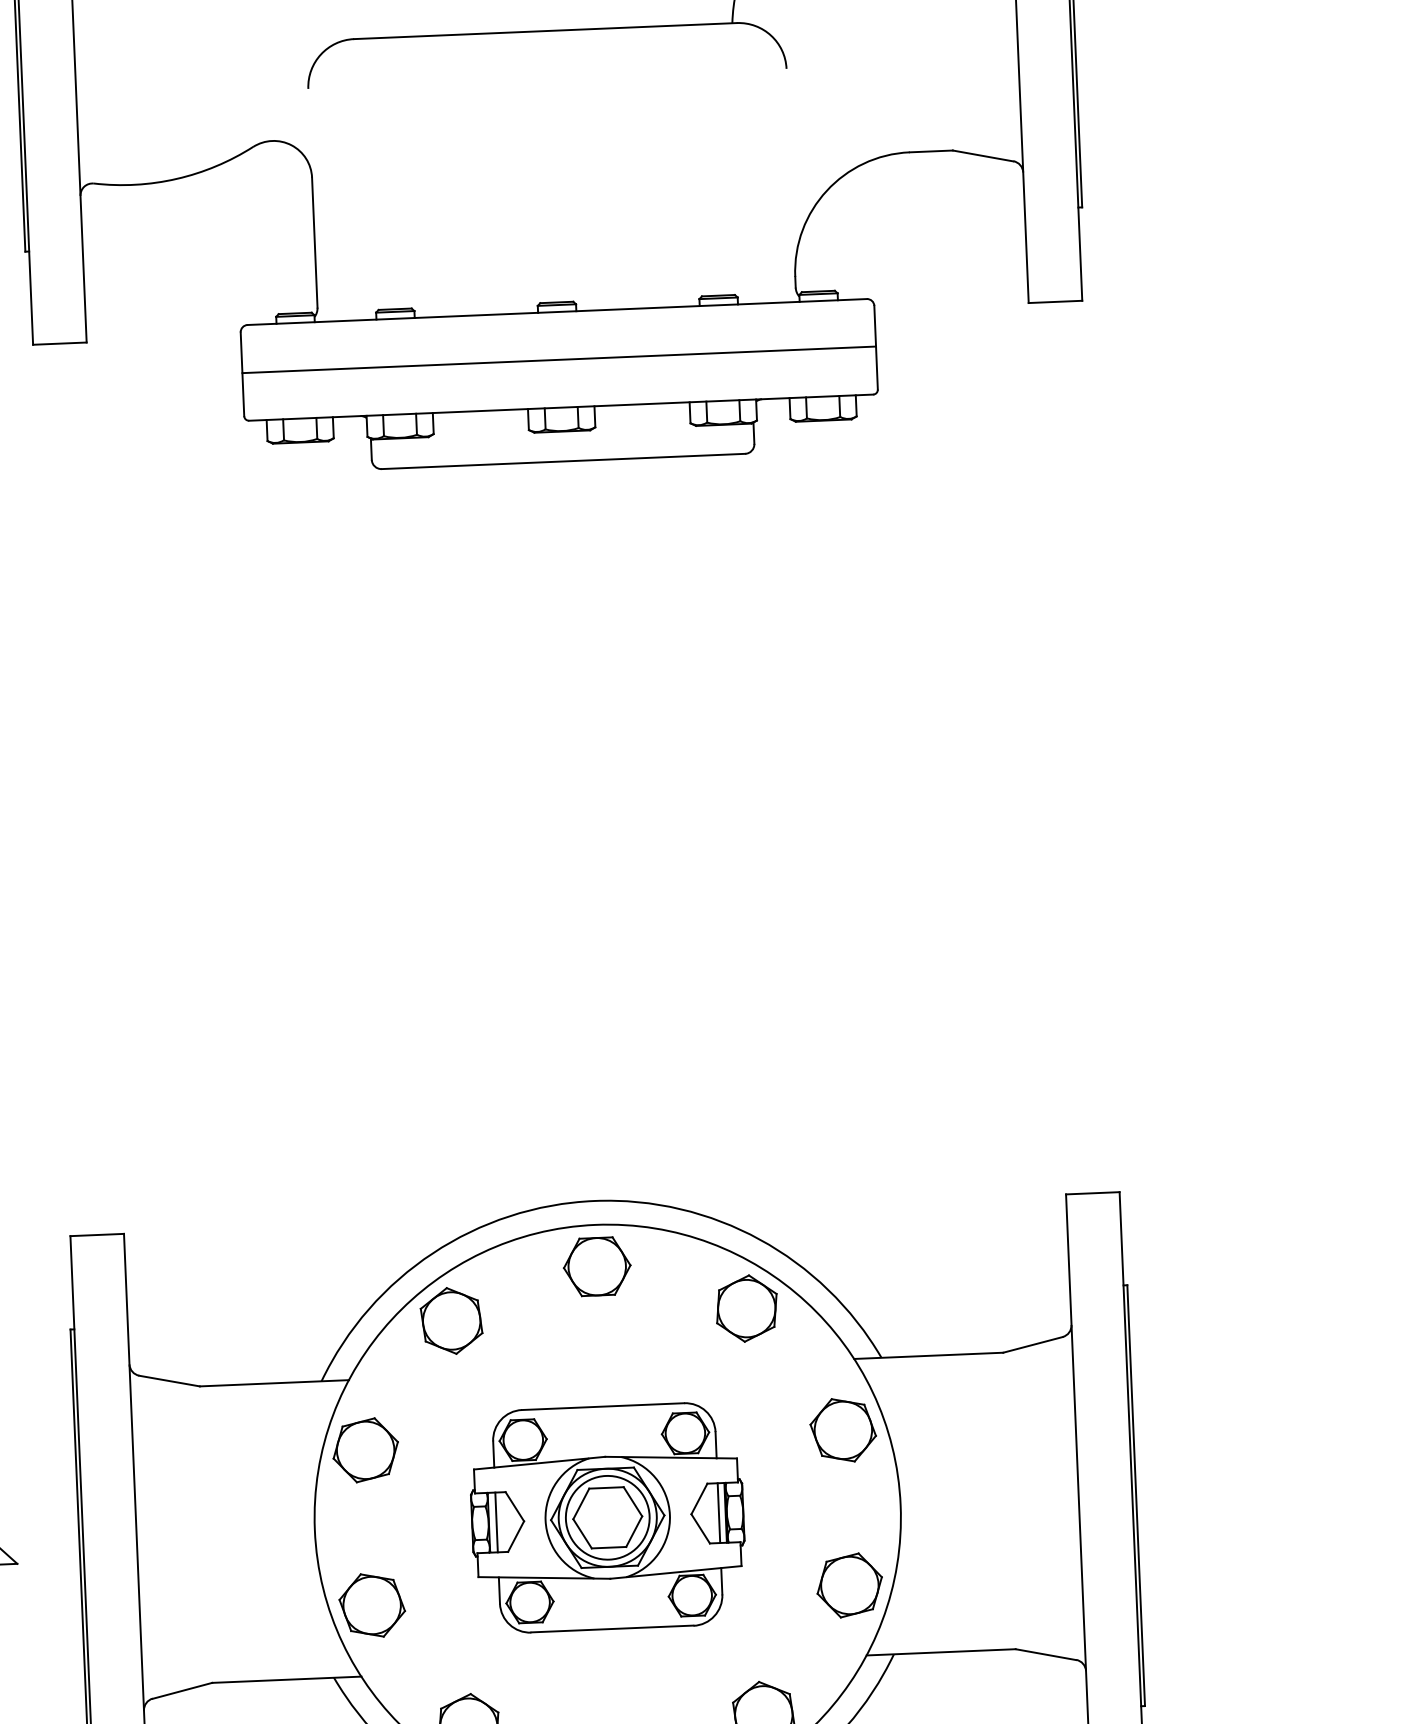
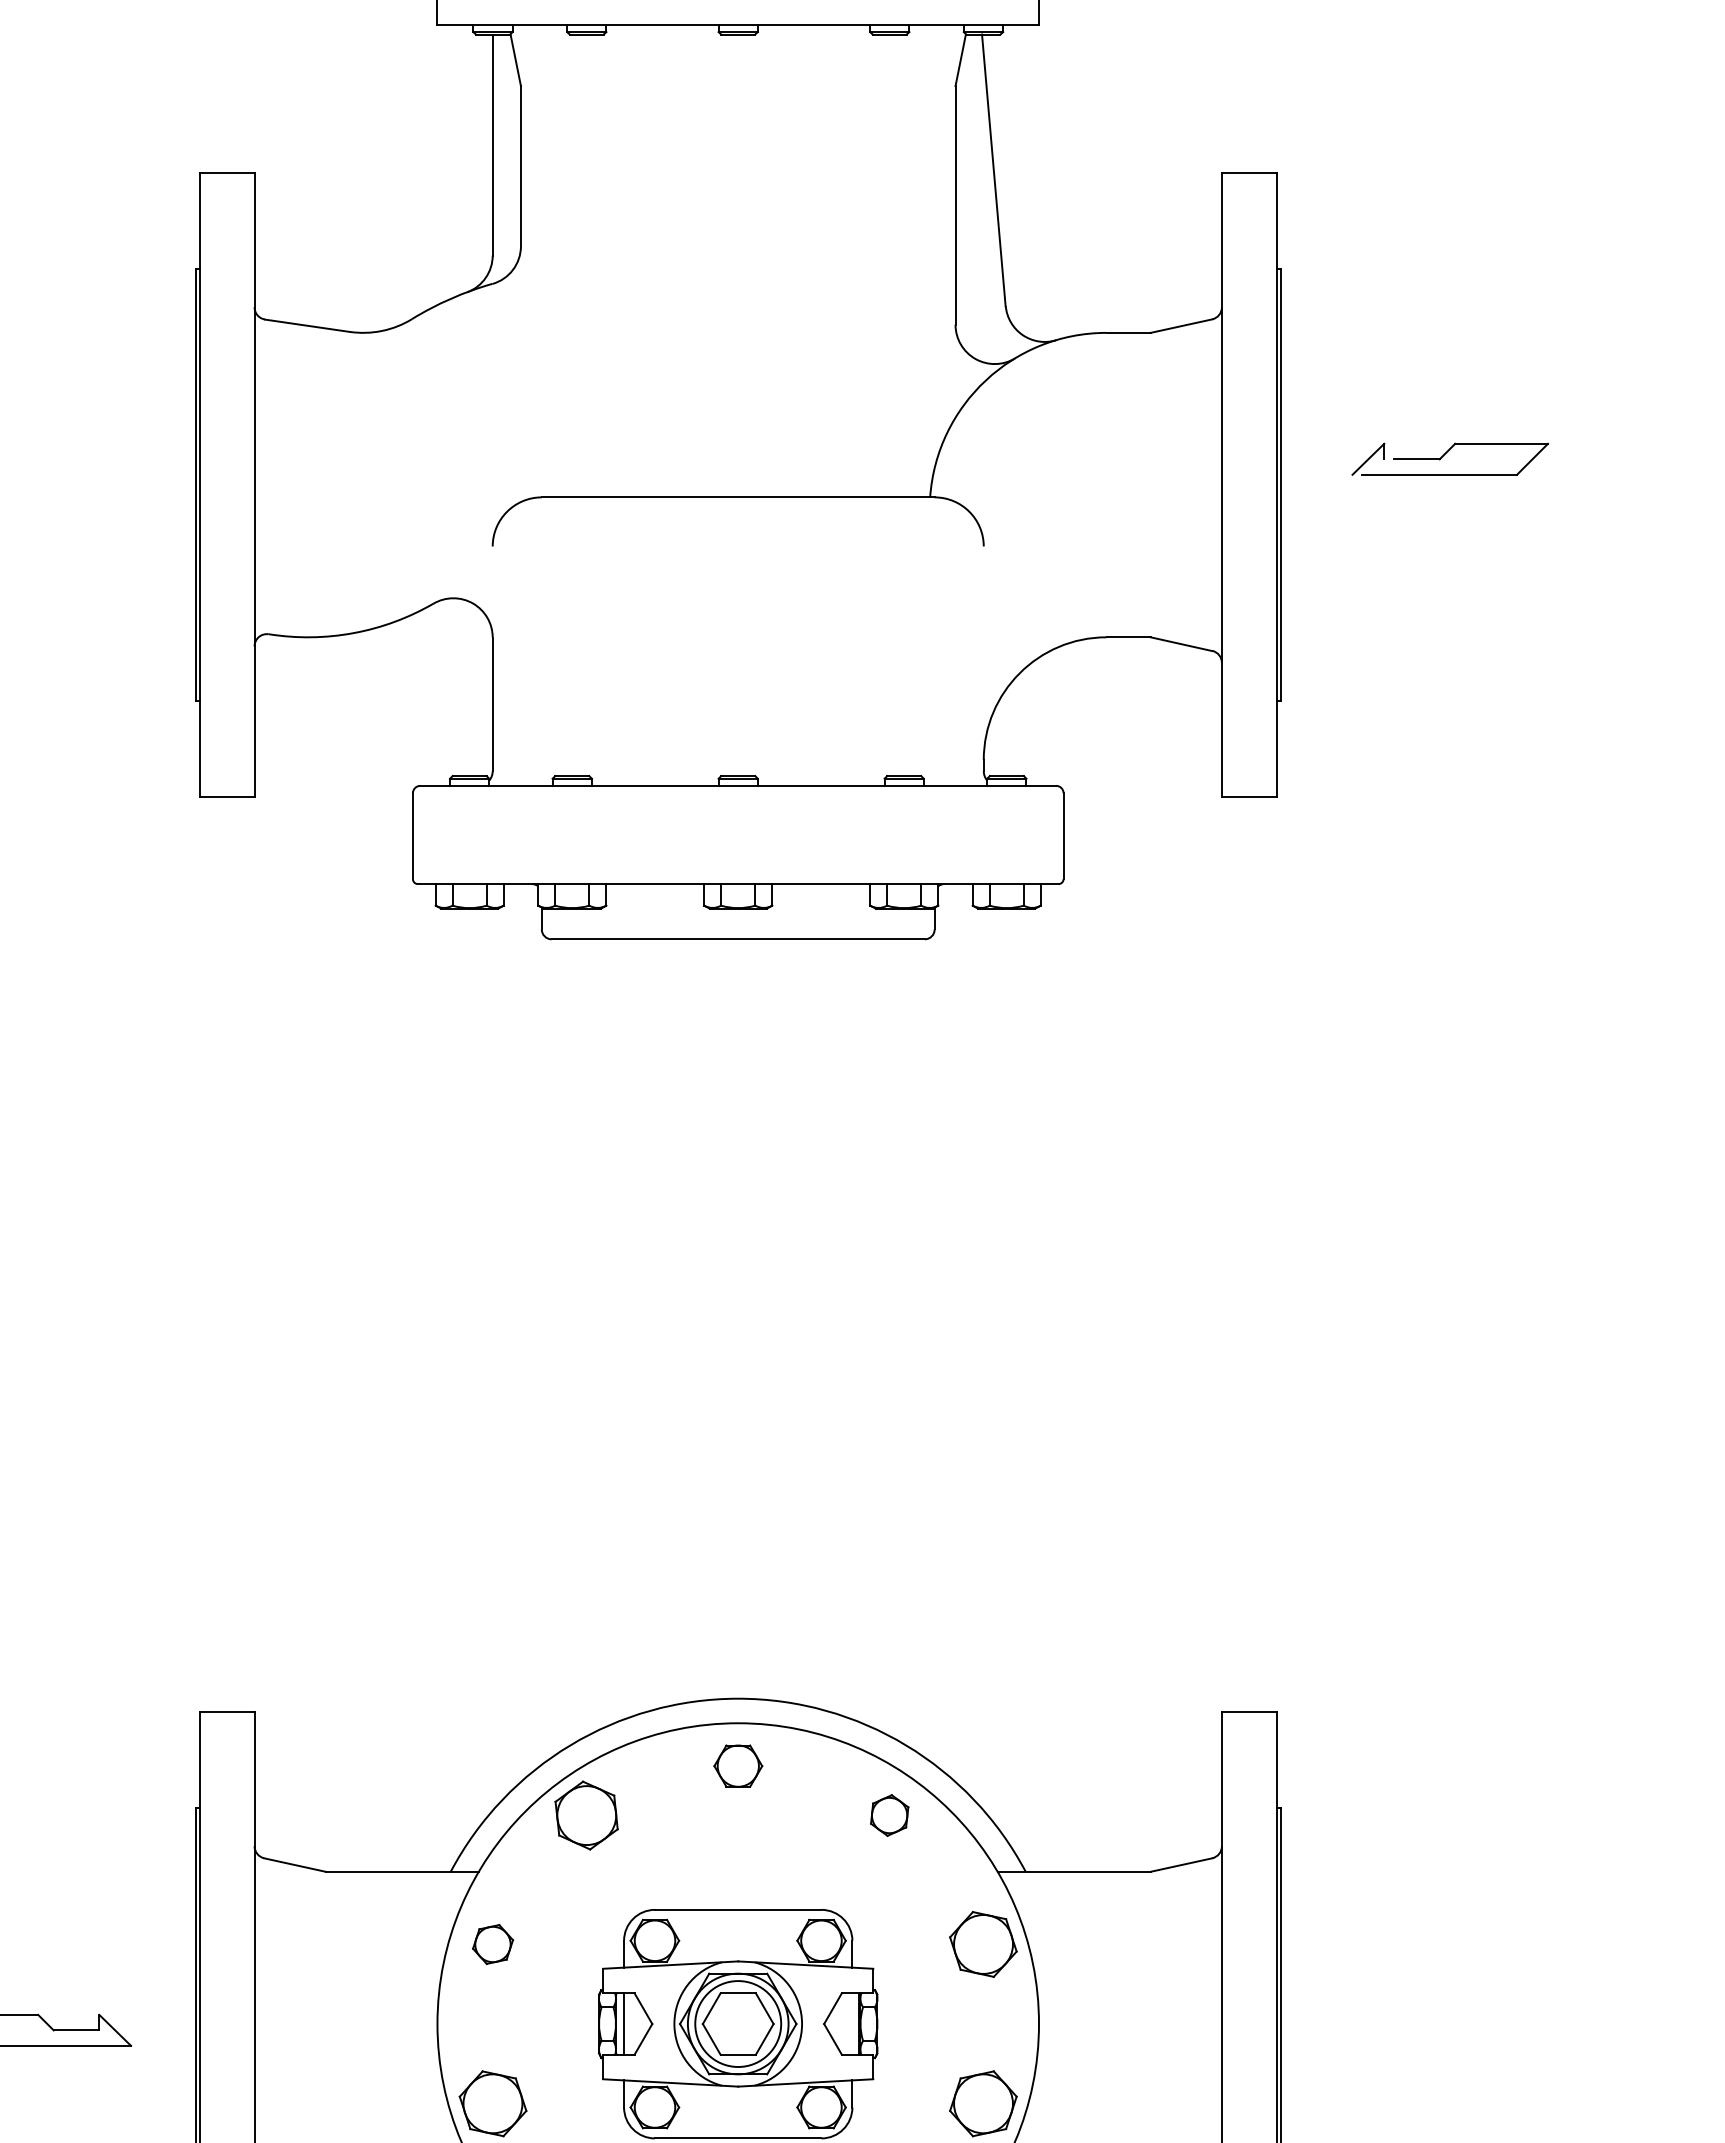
line: (558, 359) -> (737, 834), removed
part: (597, 1266) -> (738, 1765), size x0.7
part: (746, 1308) -> (889, 1815), size x0.6
part: (365, 1450) -> (492, 1944), size x0.6
line: (719, 1512) -> (852, 2023), removed

